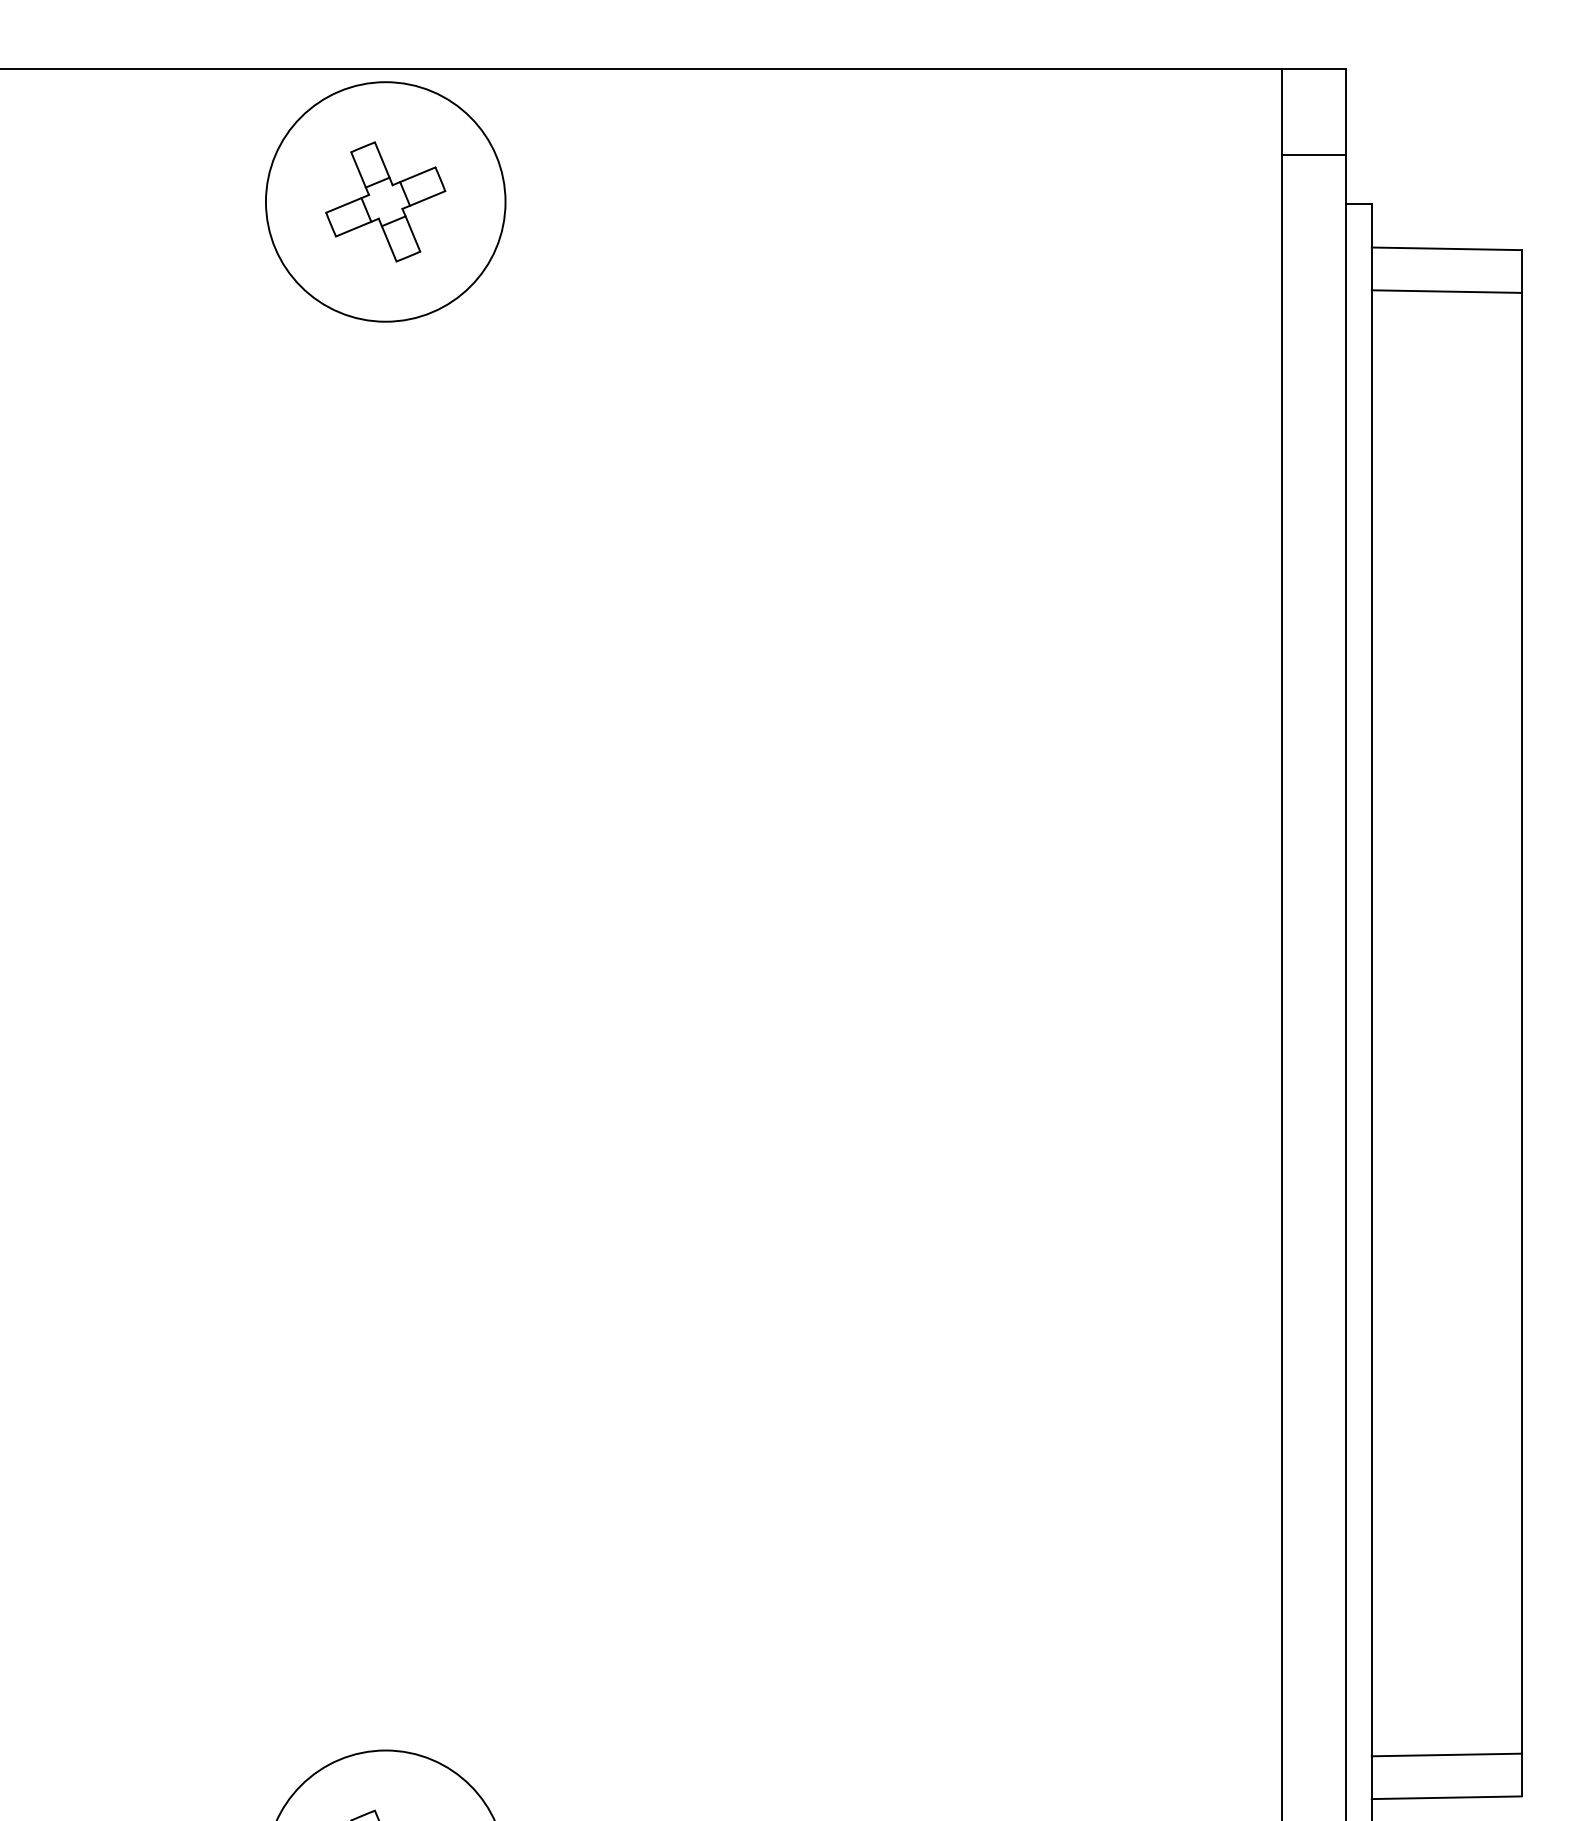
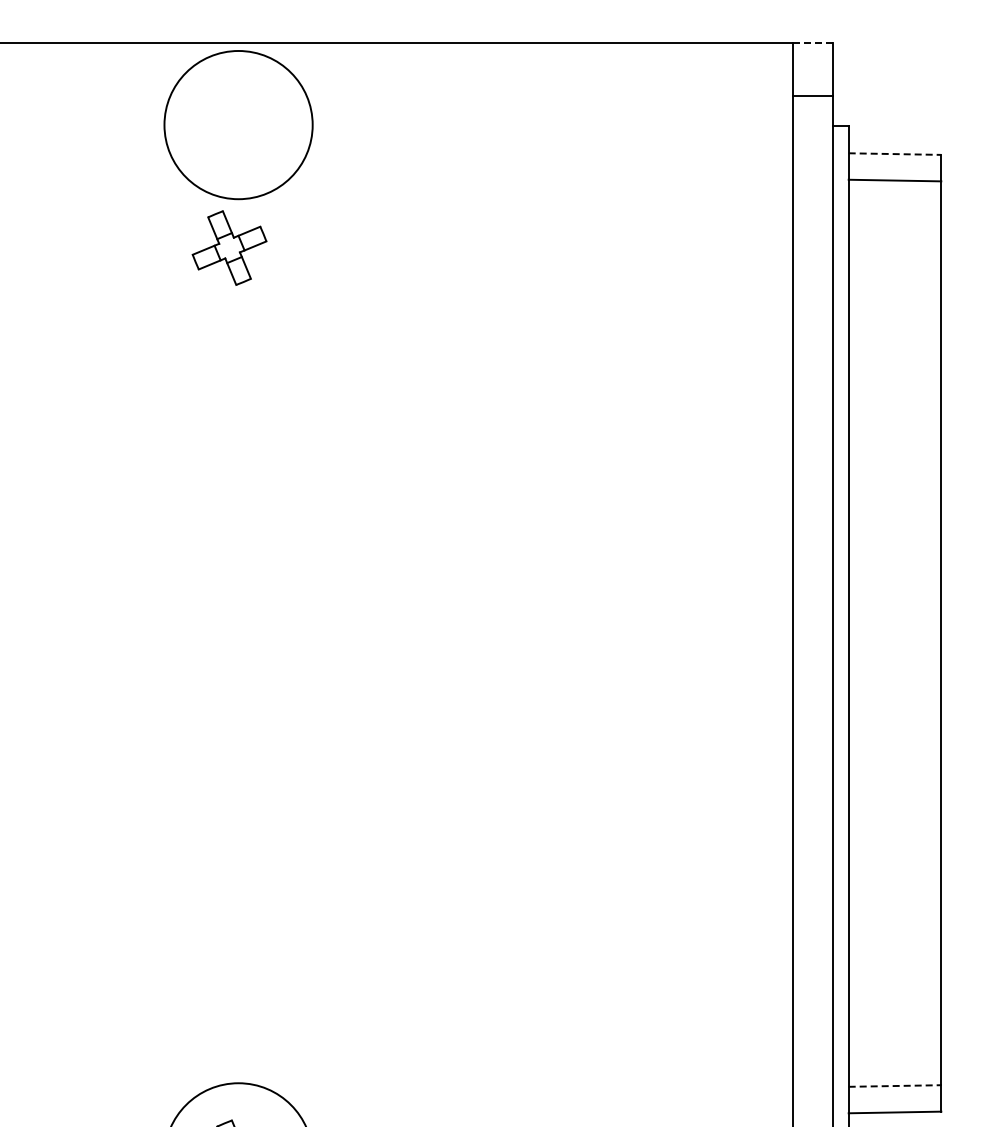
line: (1313, 70) -> (812, 43), solid -> dashed
part: (385, 200) -> (229, 247), moved
line: (1447, 249) -> (895, 154), solid -> dashed
line: (1447, 1755) -> (895, 1086), solid -> dashed

